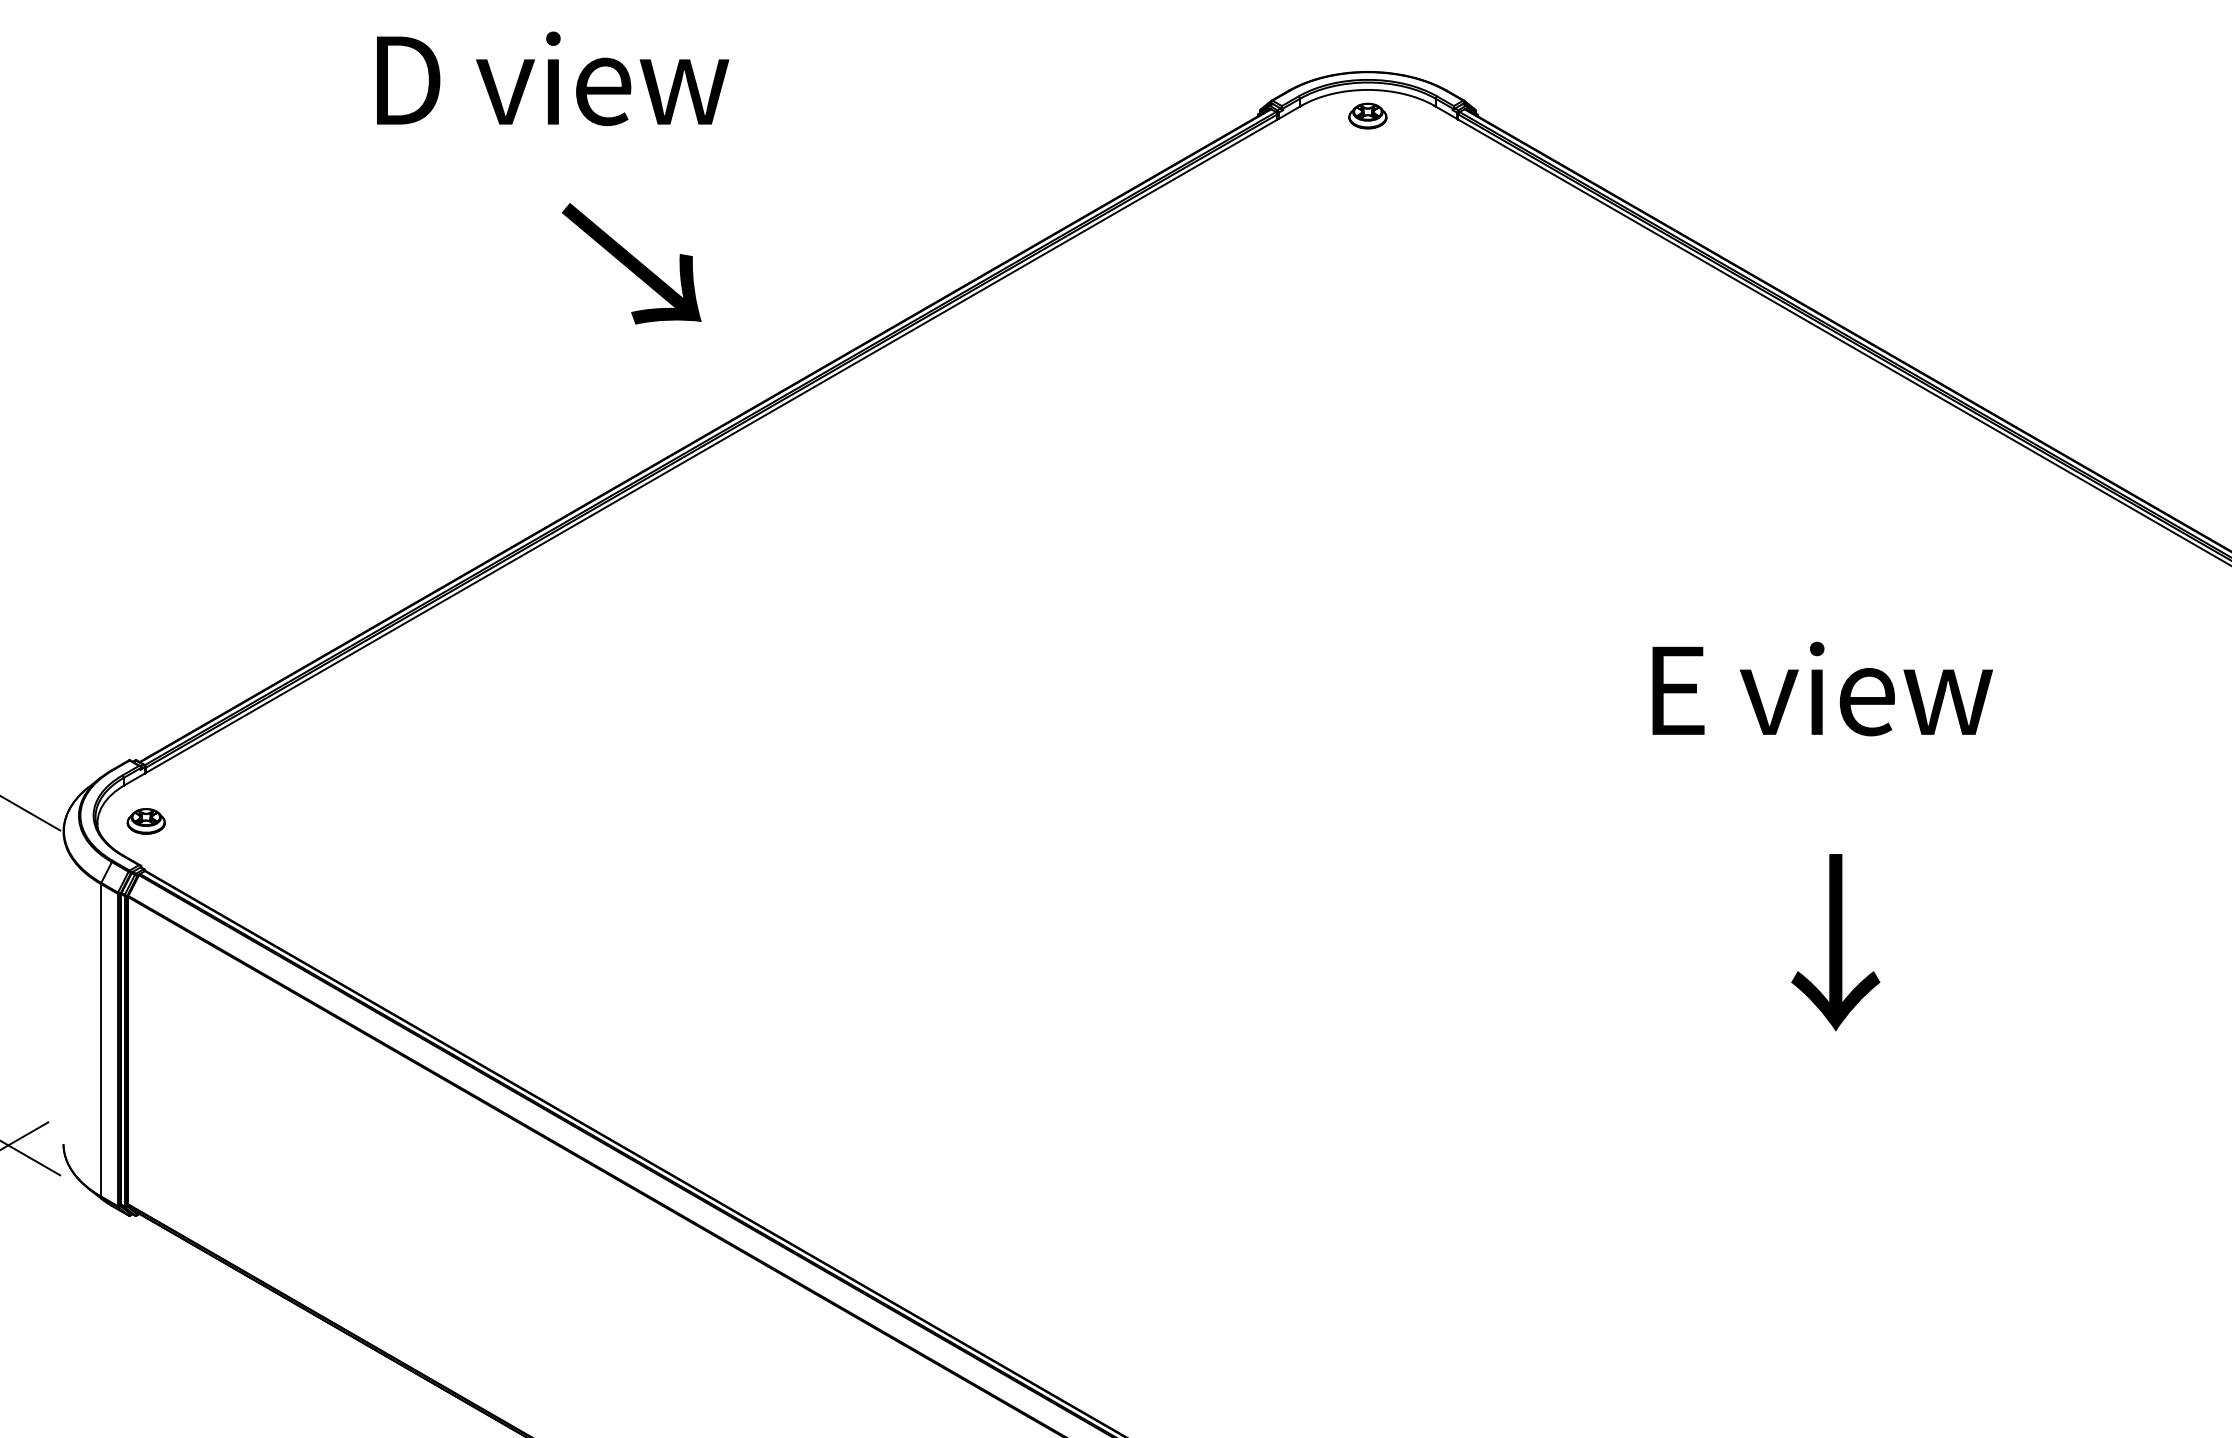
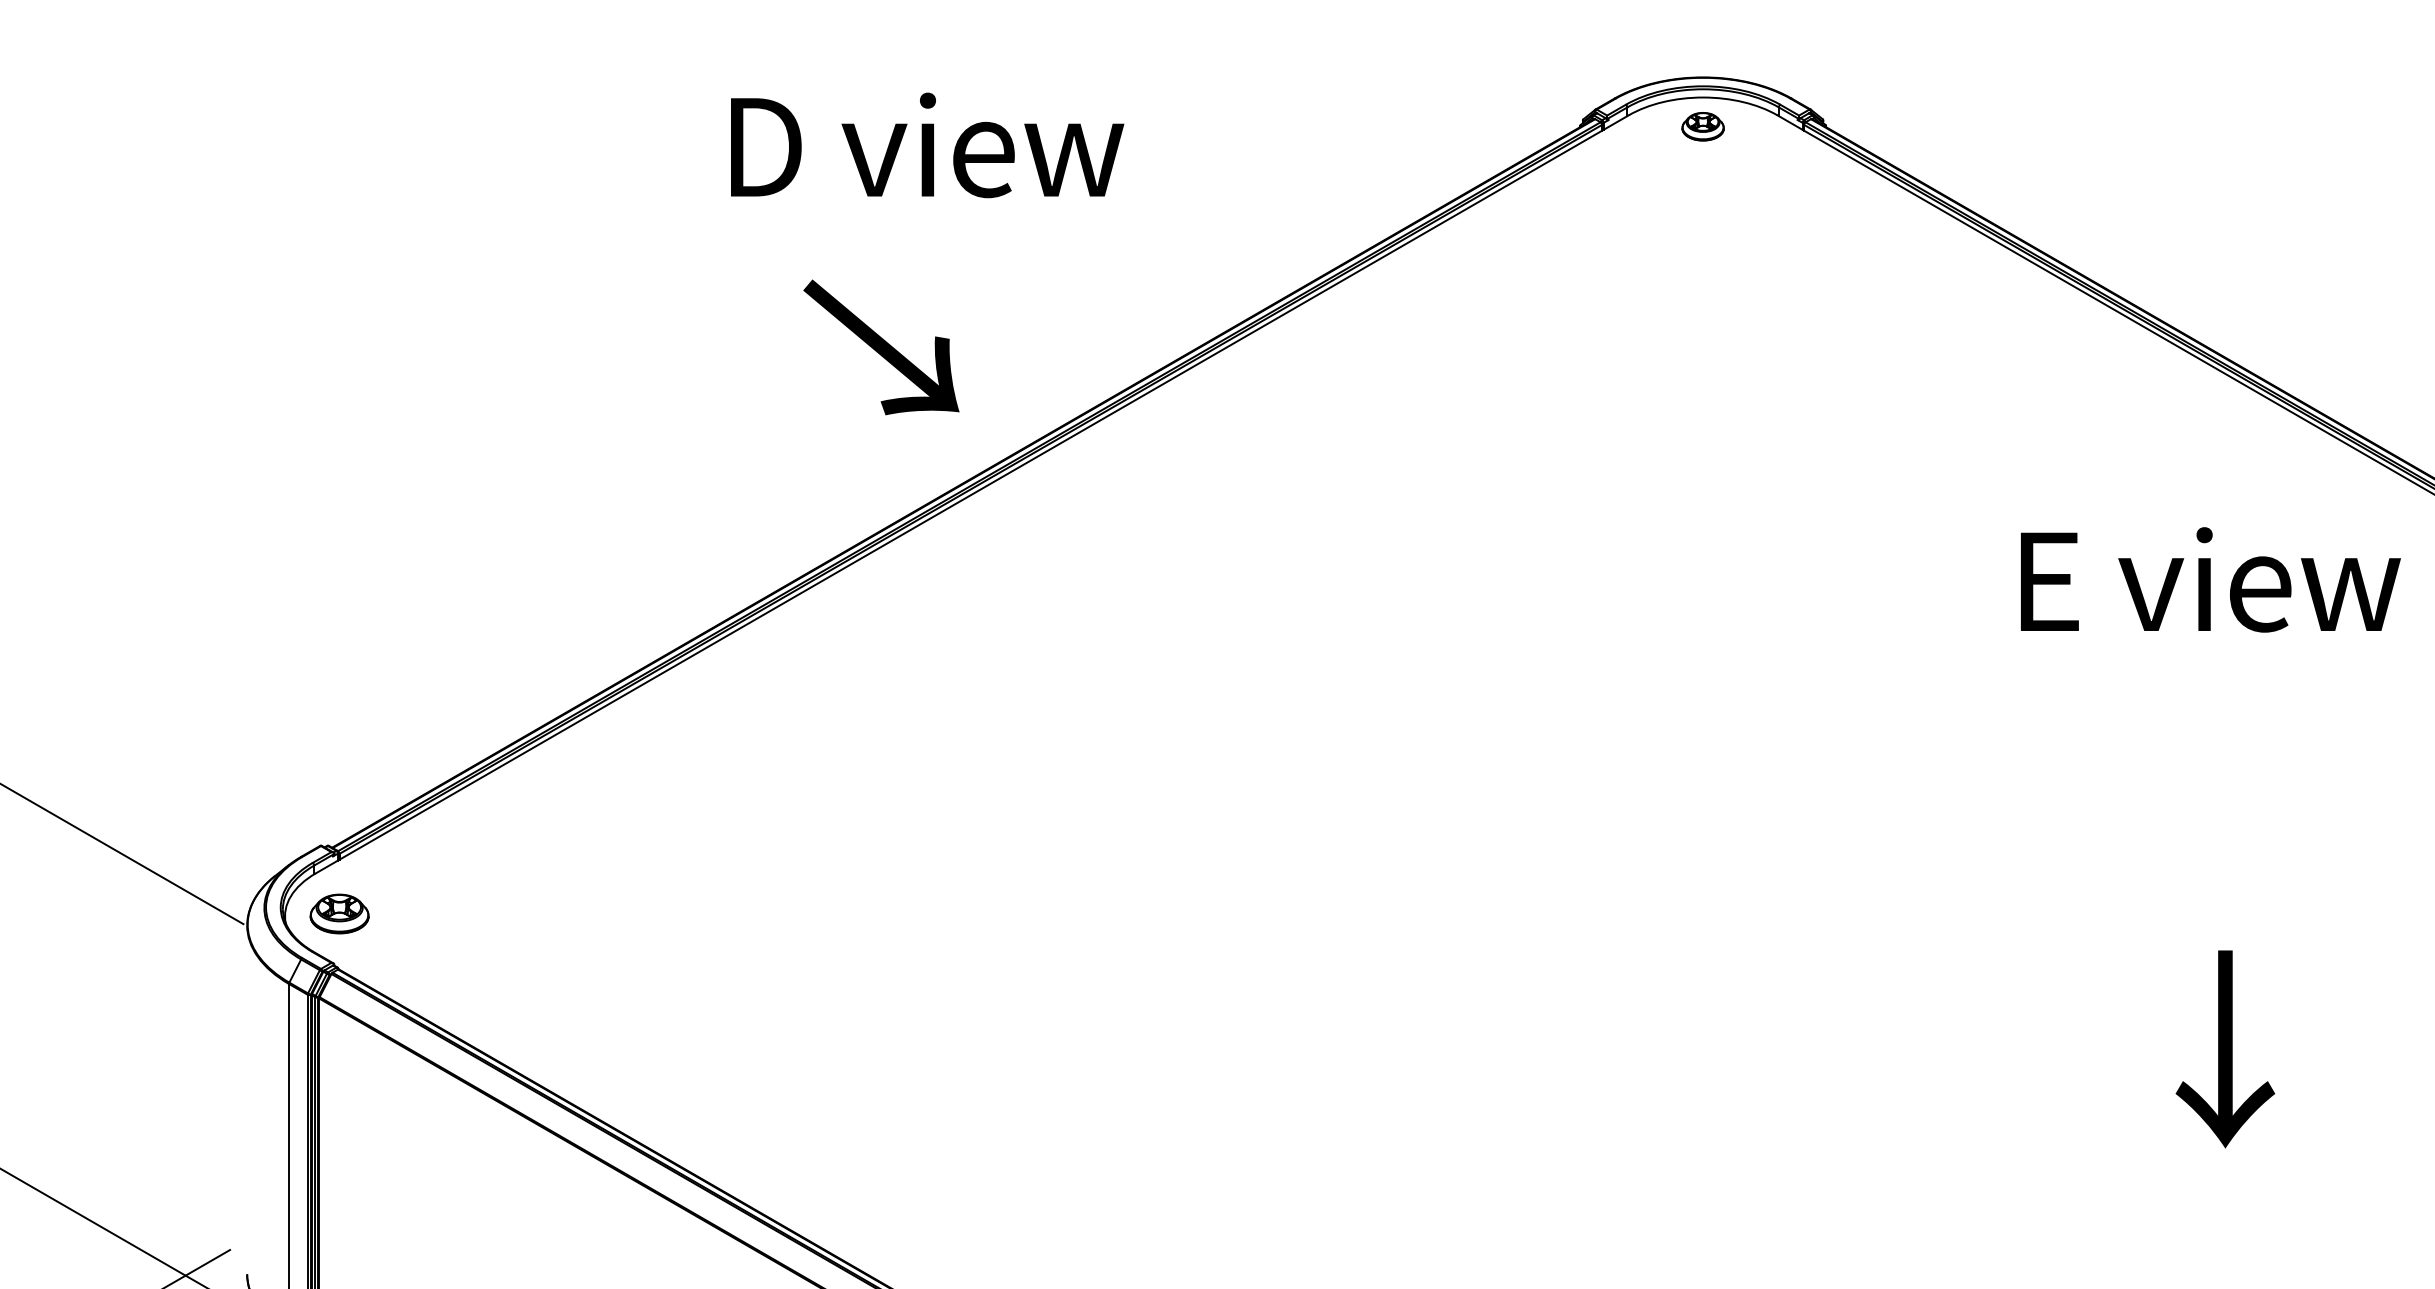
text: (553, 78) -> (928, 145), moved
text: (631, 263) -> (881, 347), moved
text: (1822, 688) -> (2210, 579), moved
part: (145, 821) -> (338, 914), size x1.4

